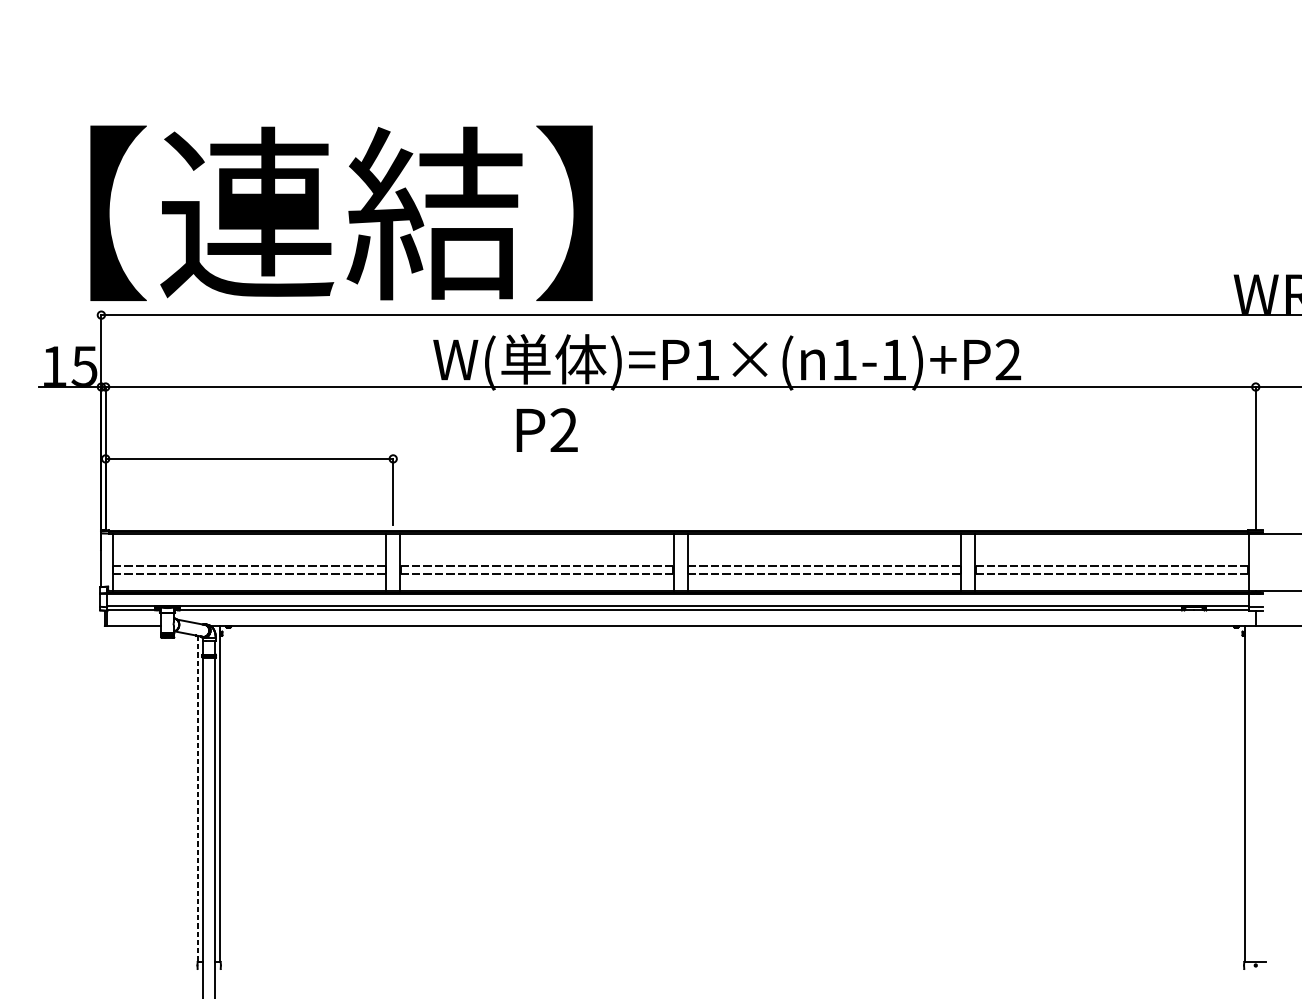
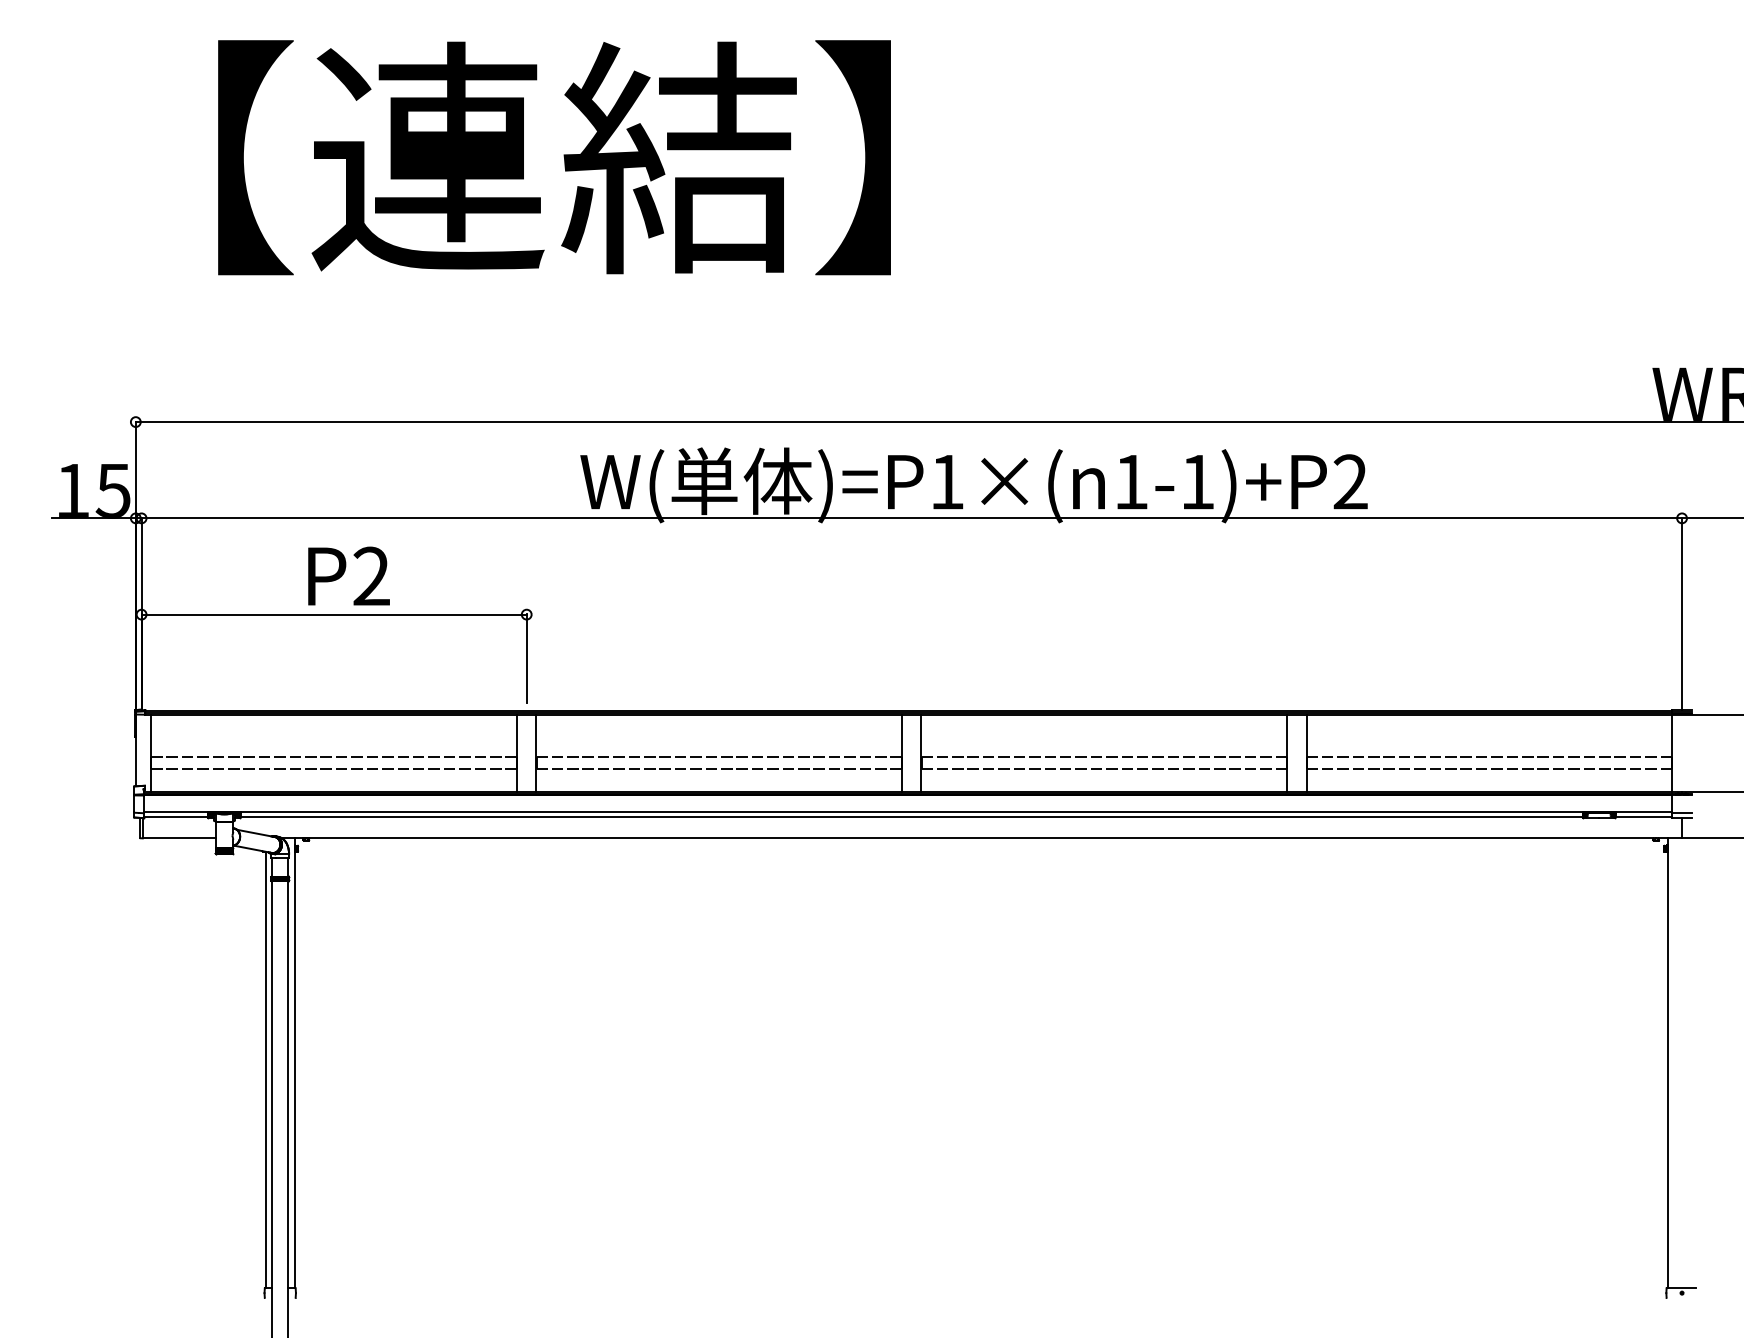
text: (341, 213) -> (554, 157), moved
text: (546, 429) -> (348, 575), moved
line: (198, 799) -> (265, 1070), dashed -> solid

